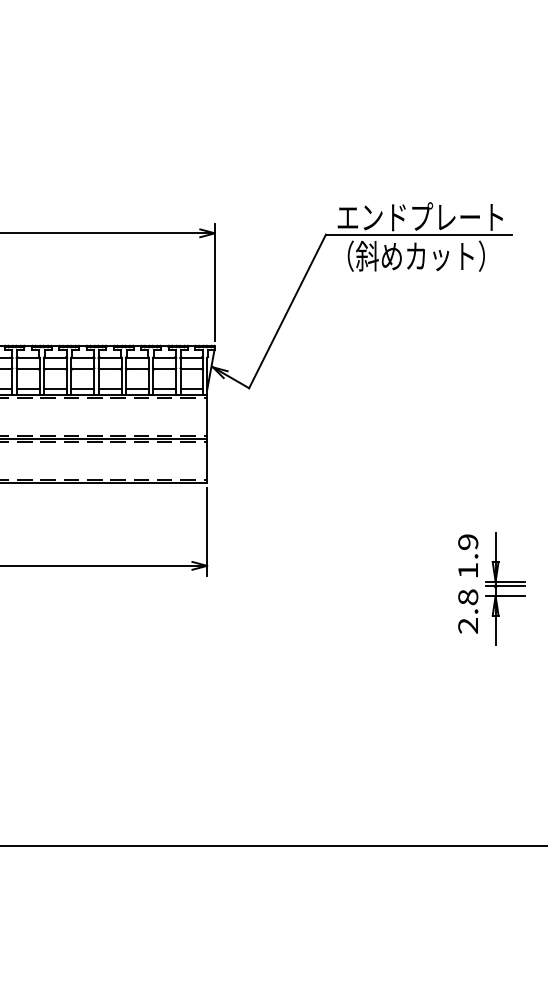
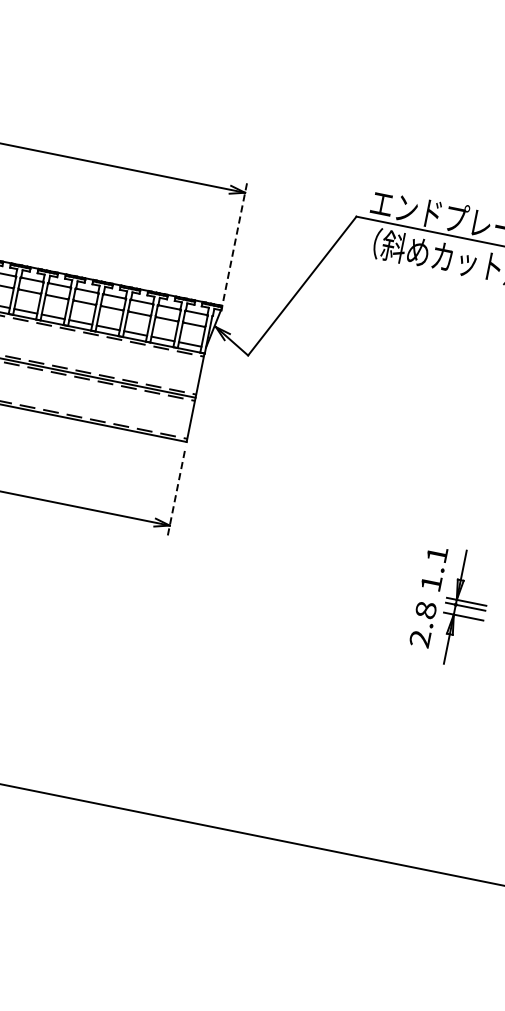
line: (214, 282) -> (234, 242), solid -> dashed
line: (207, 531) -> (177, 491), solid -> dashed
text: (468, 541) -> (437, 554), 1.9 -> 1.1

